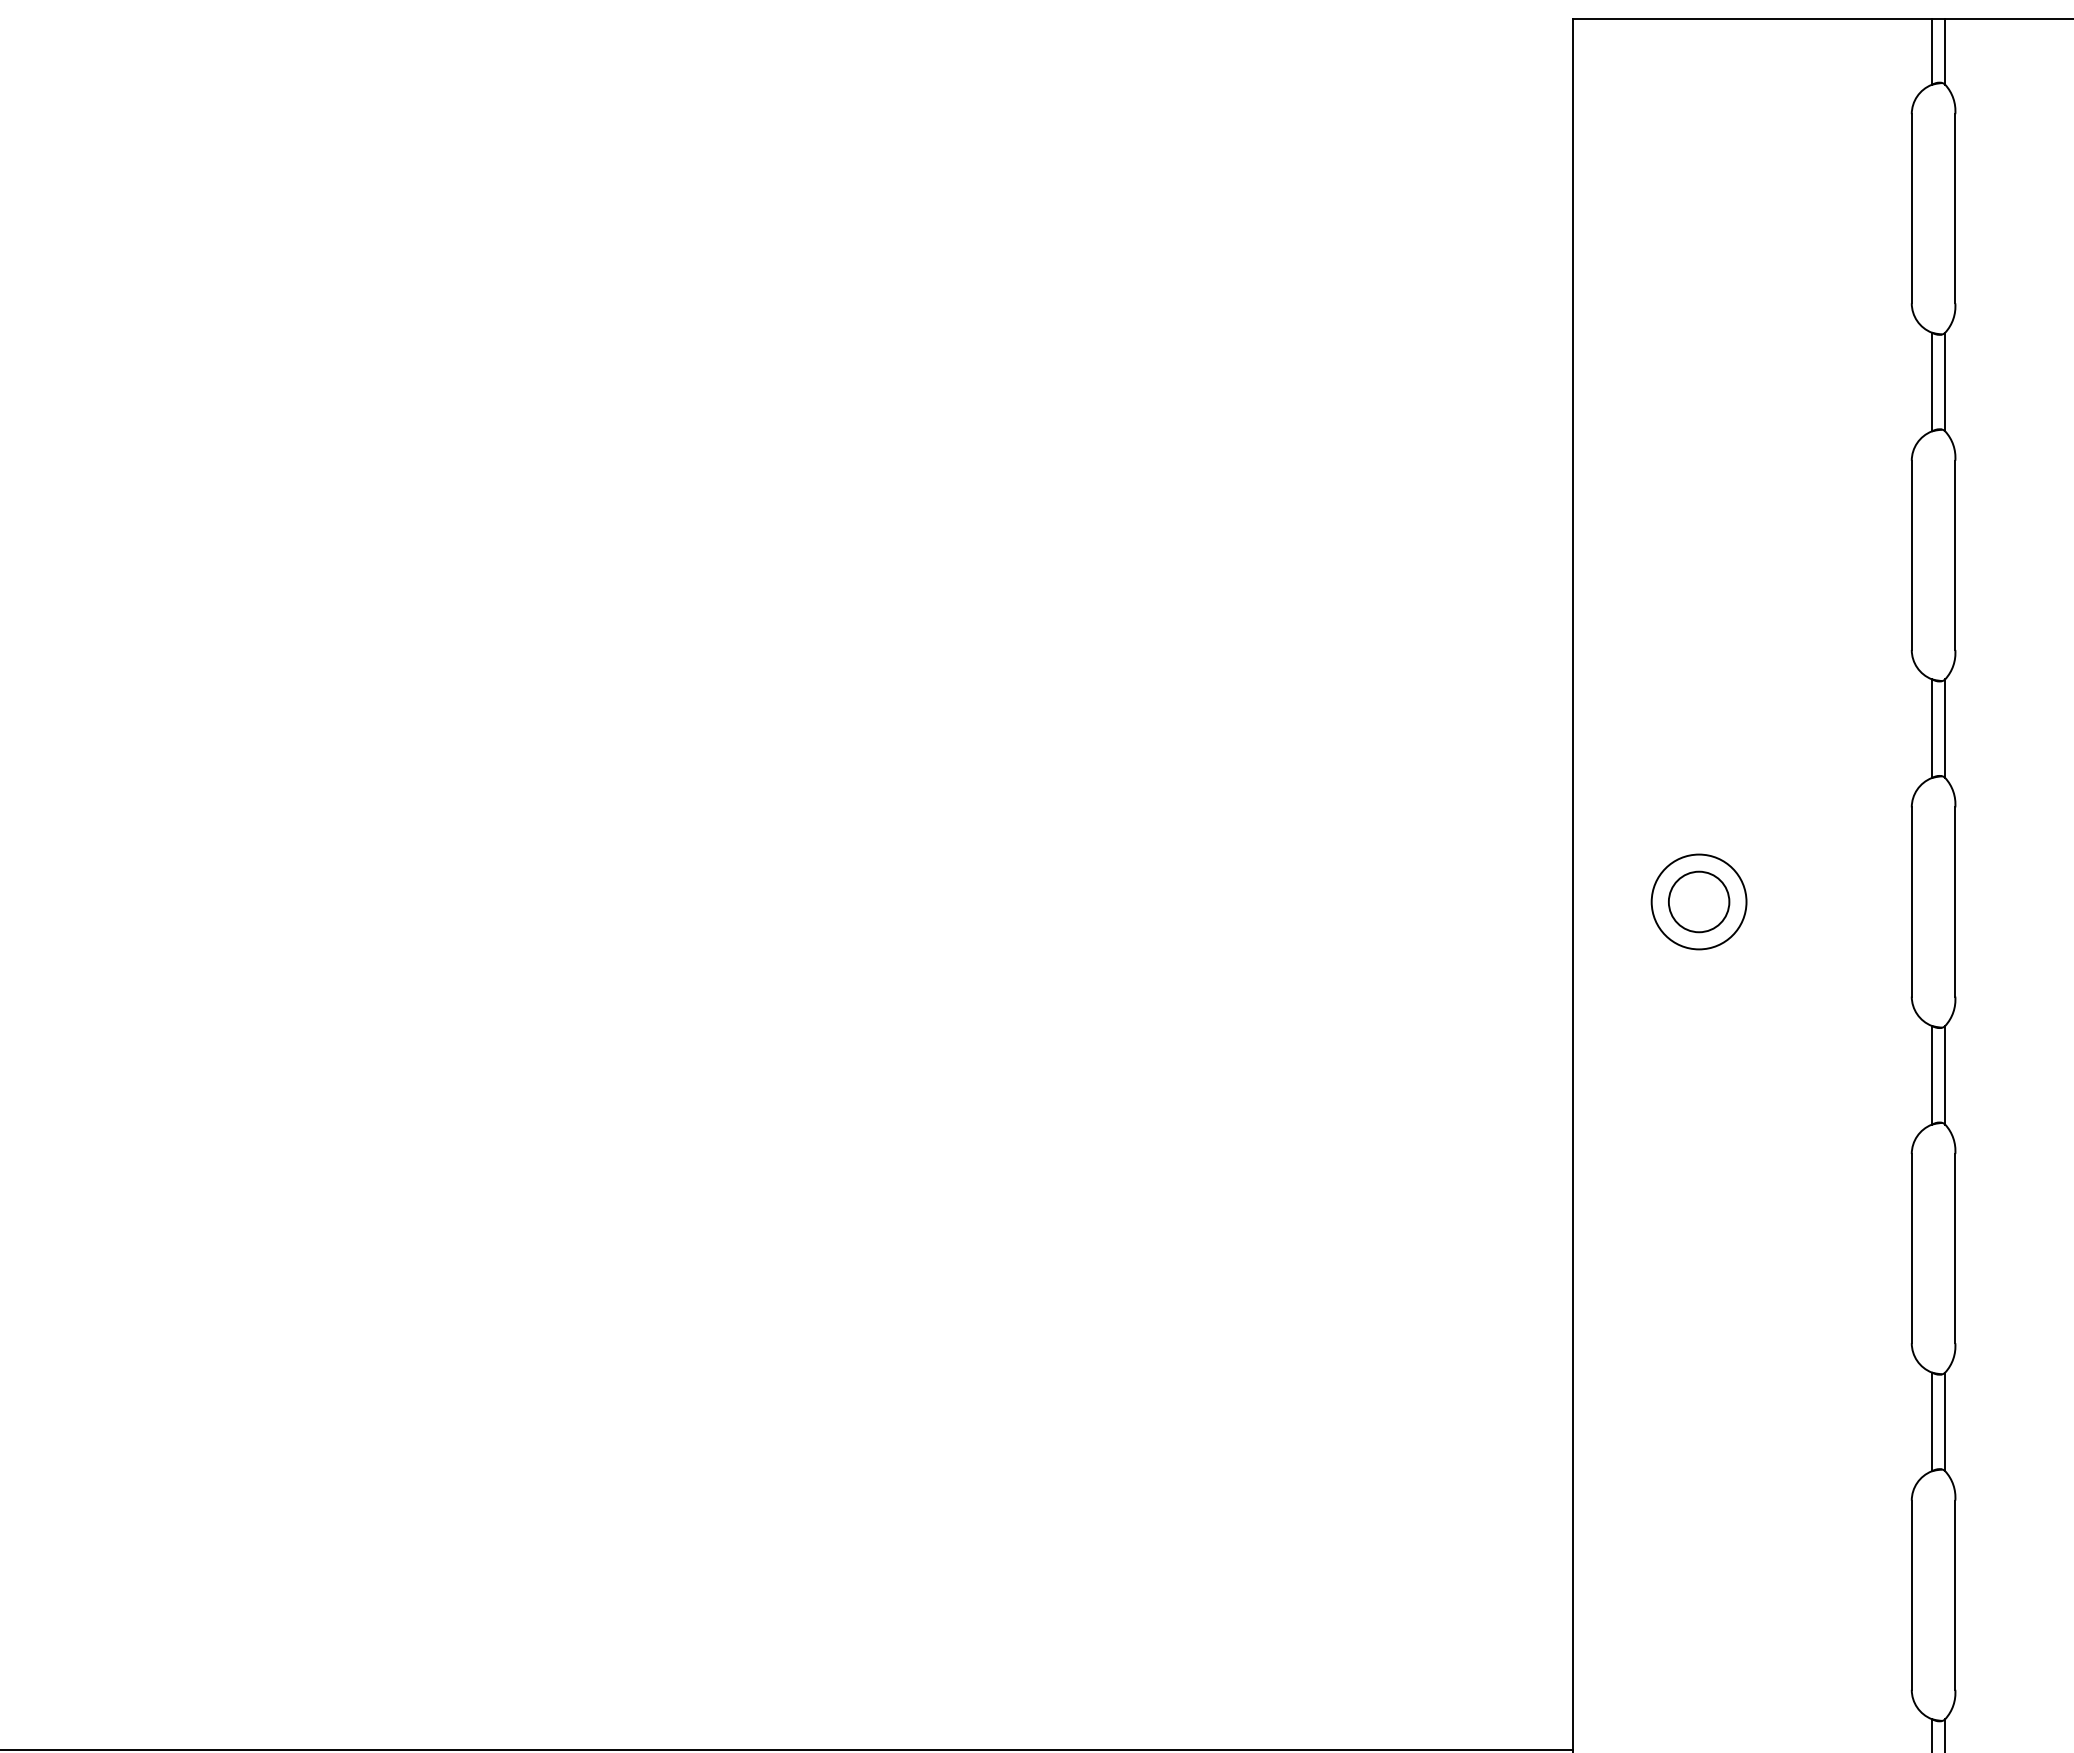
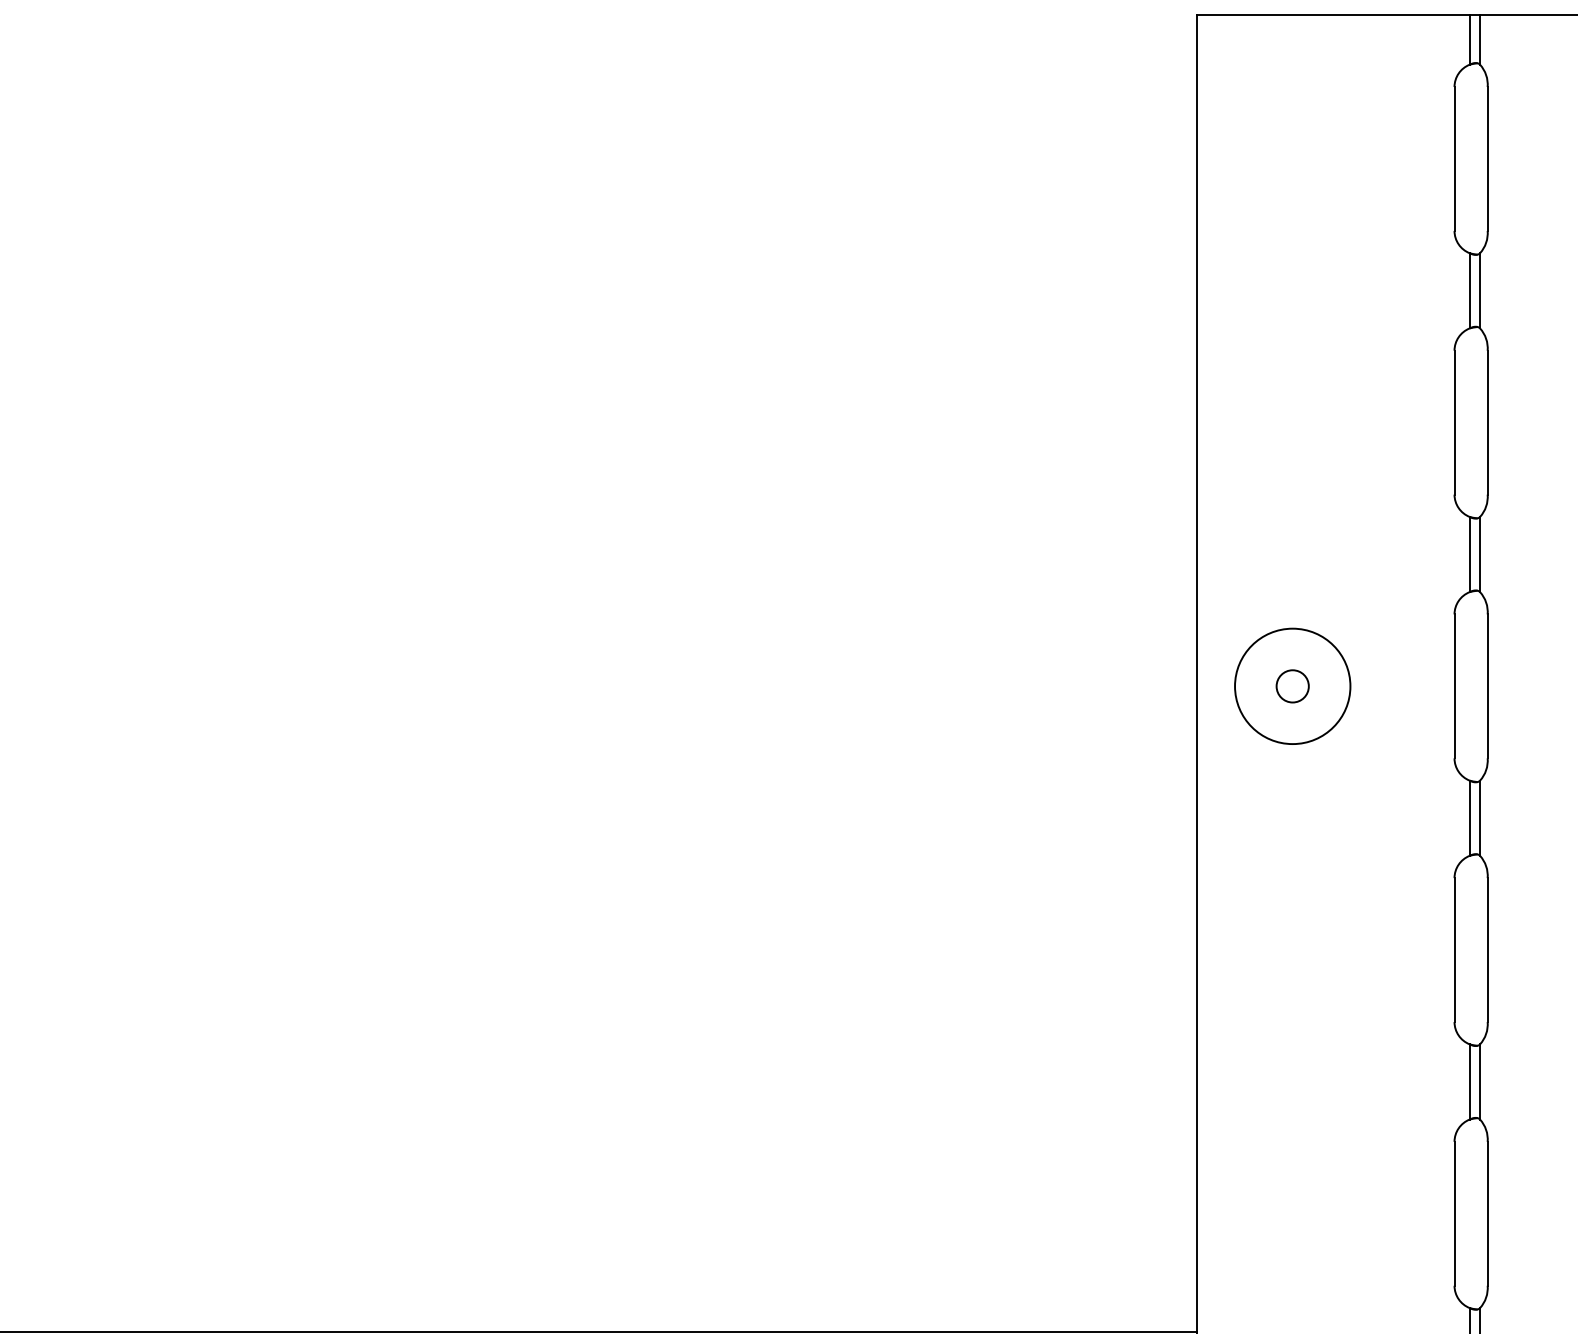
circle: (1698, 901) -> (1292, 686), size x0.7
circle: (1698, 901) -> (1292, 686), size x1.6

